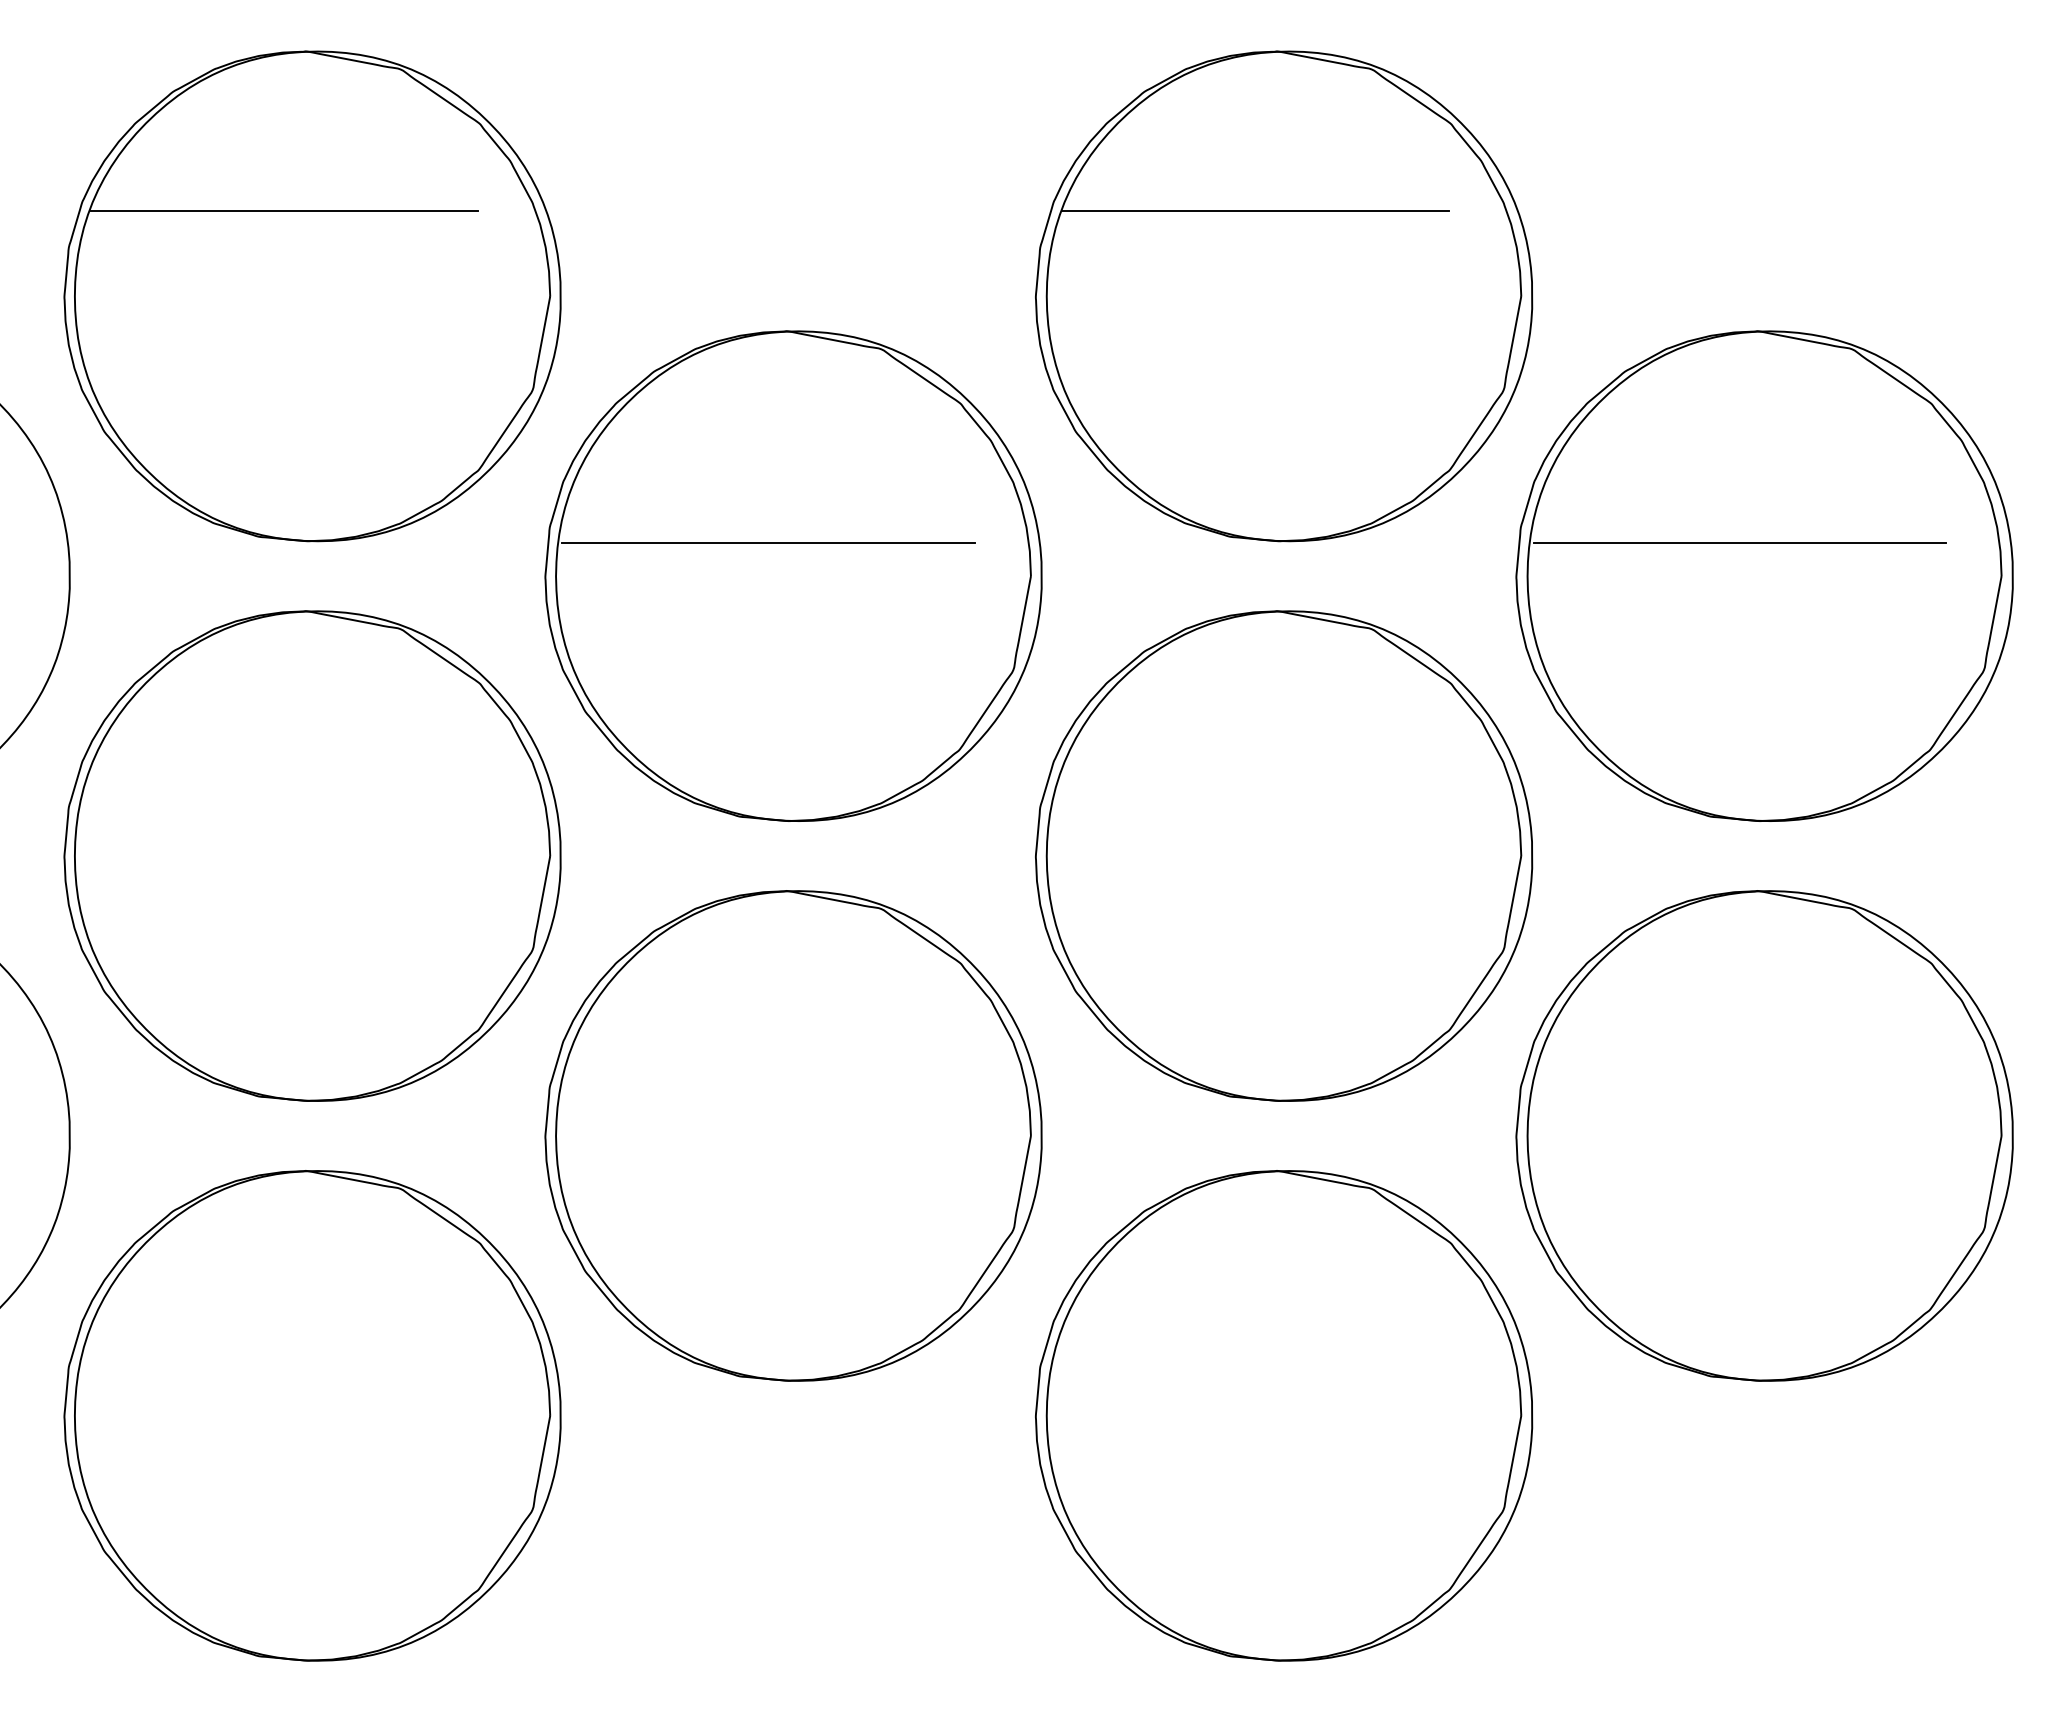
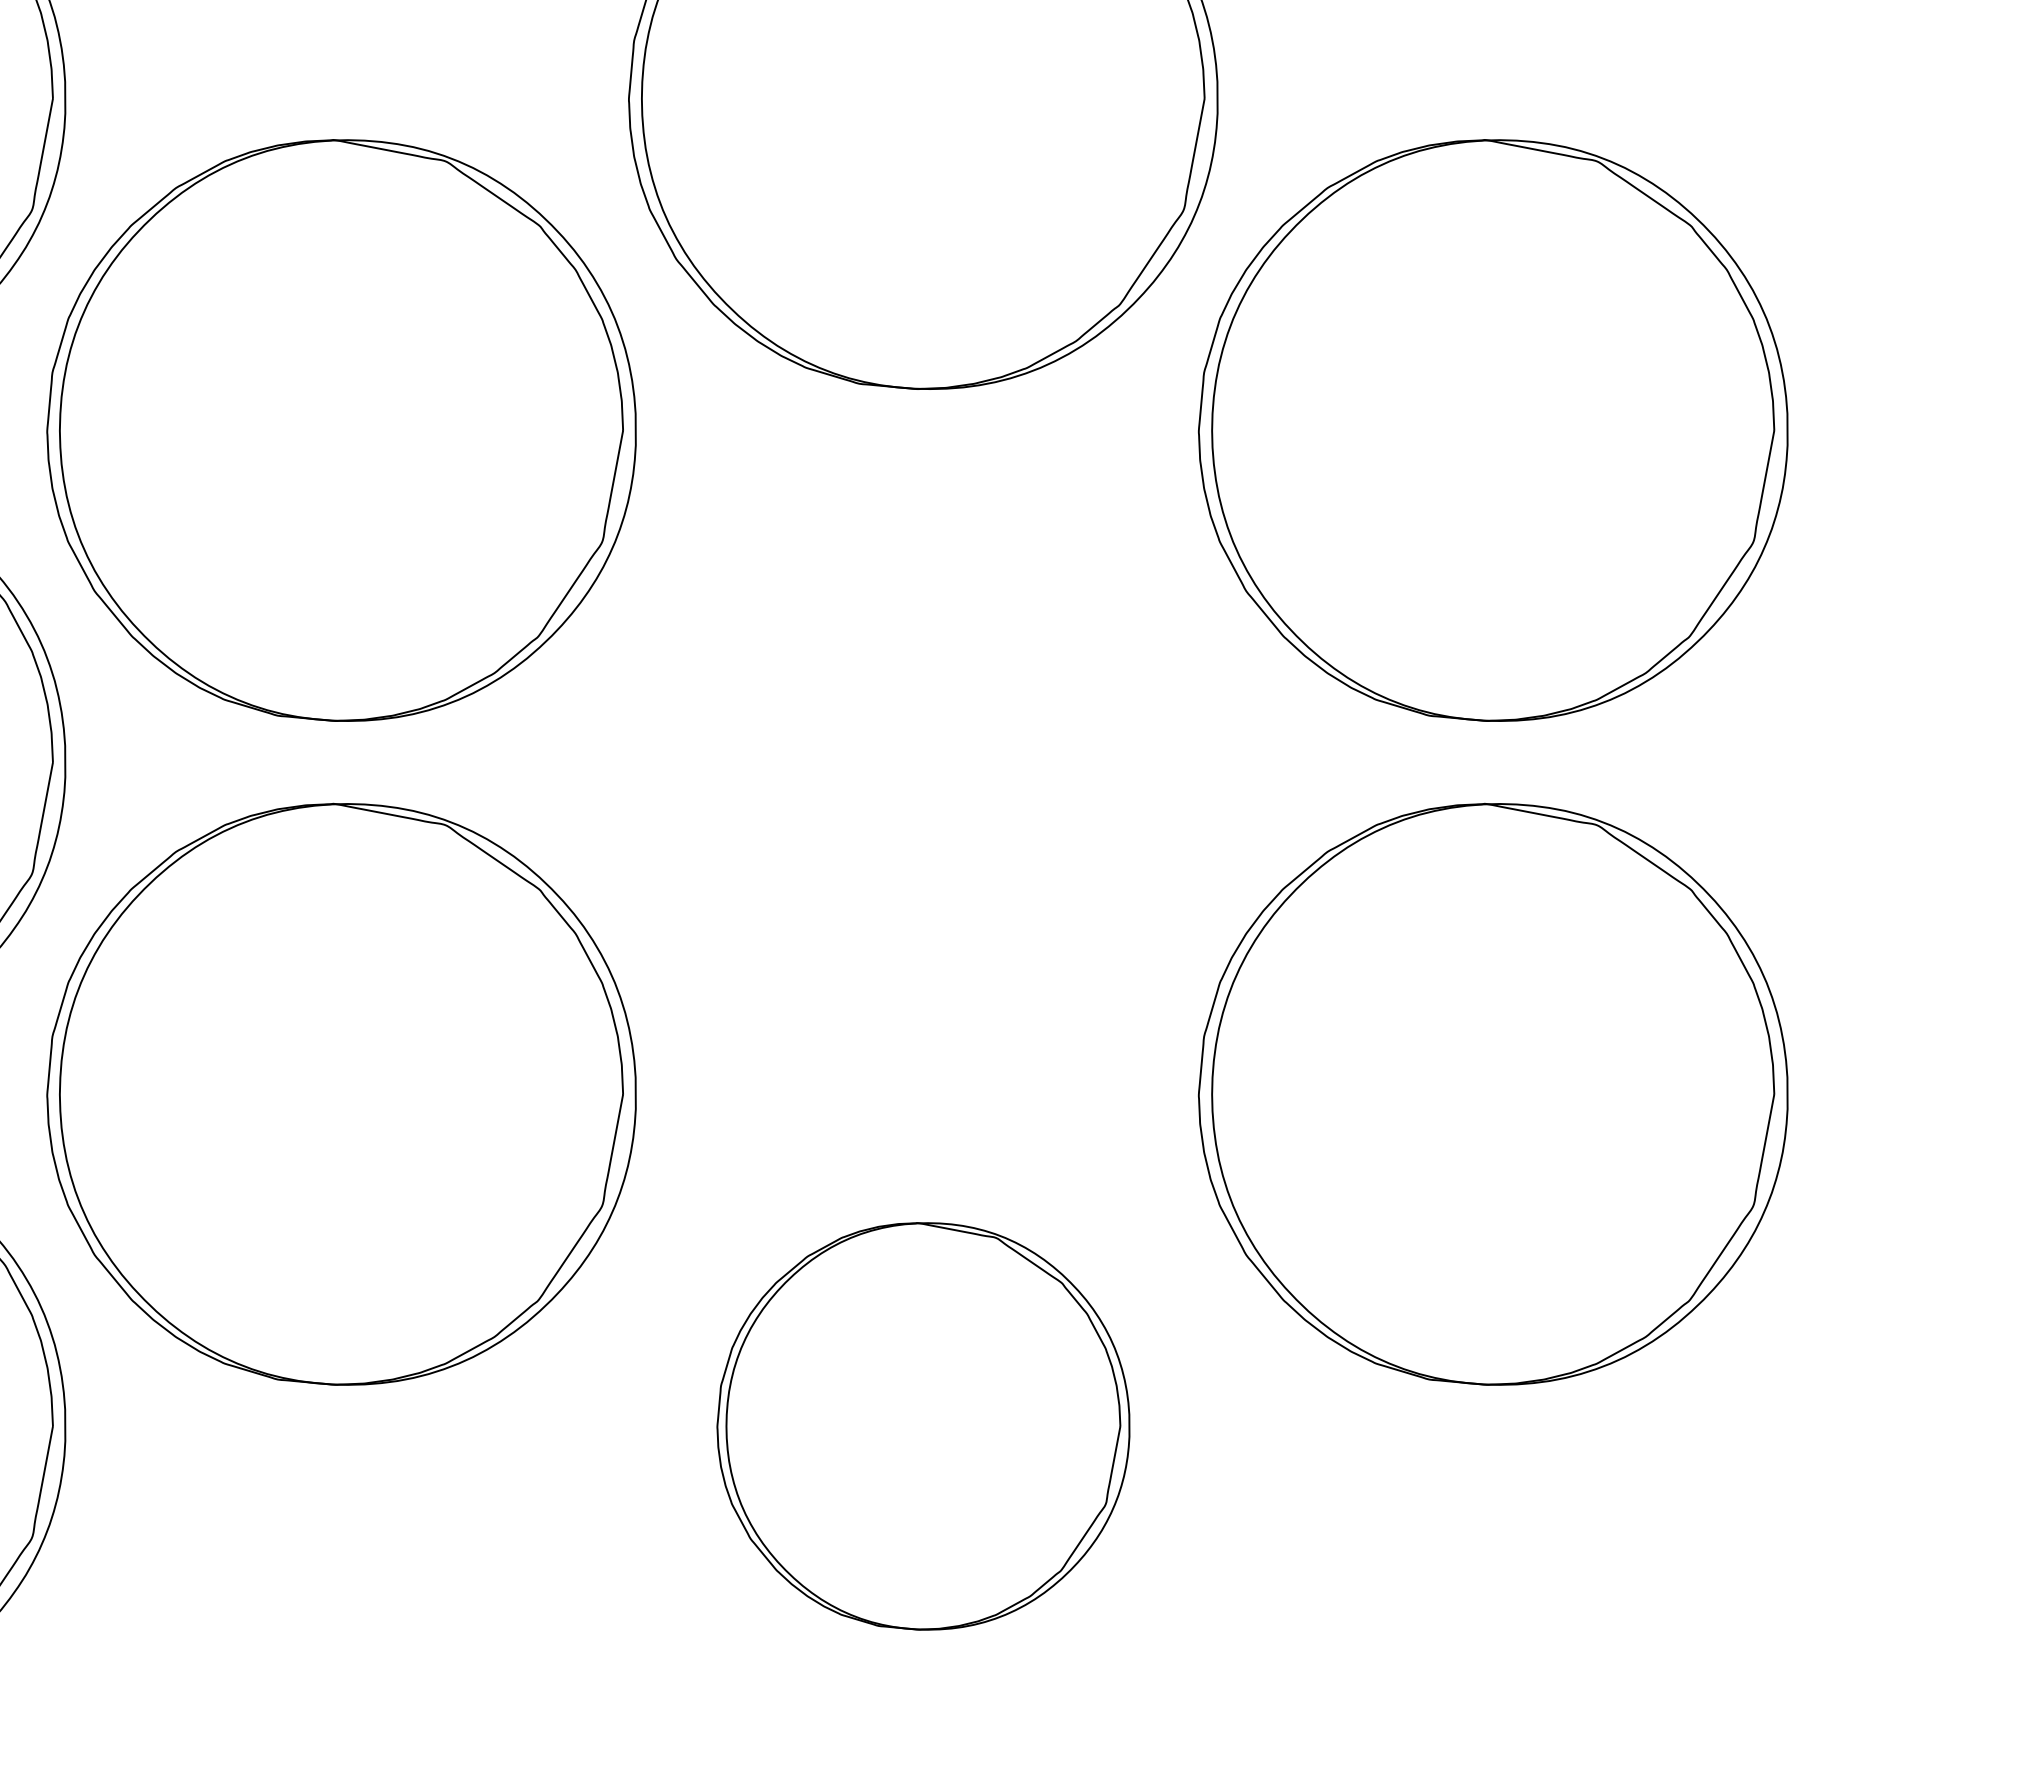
line: (768, 542) -> (311, 390), removed
line: (1739, 542) -> (1463, 390), removed
part: (1284, 855) -> (923, 761), removed
part: (1284, 1415) -> (923, 1425), size x0.7

